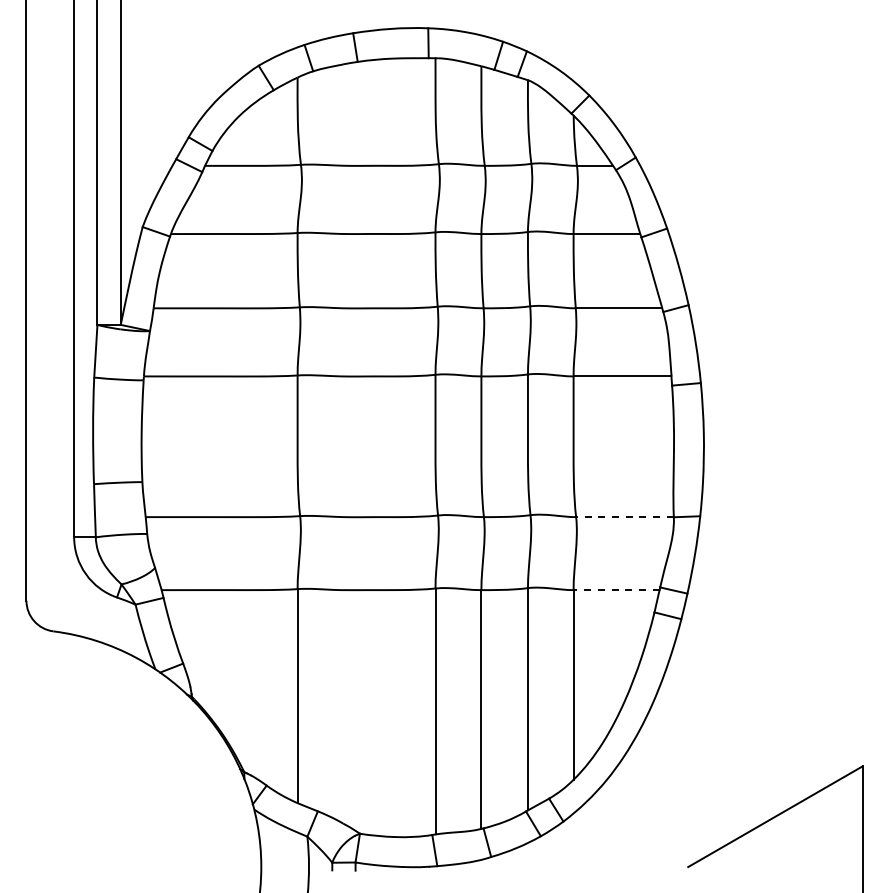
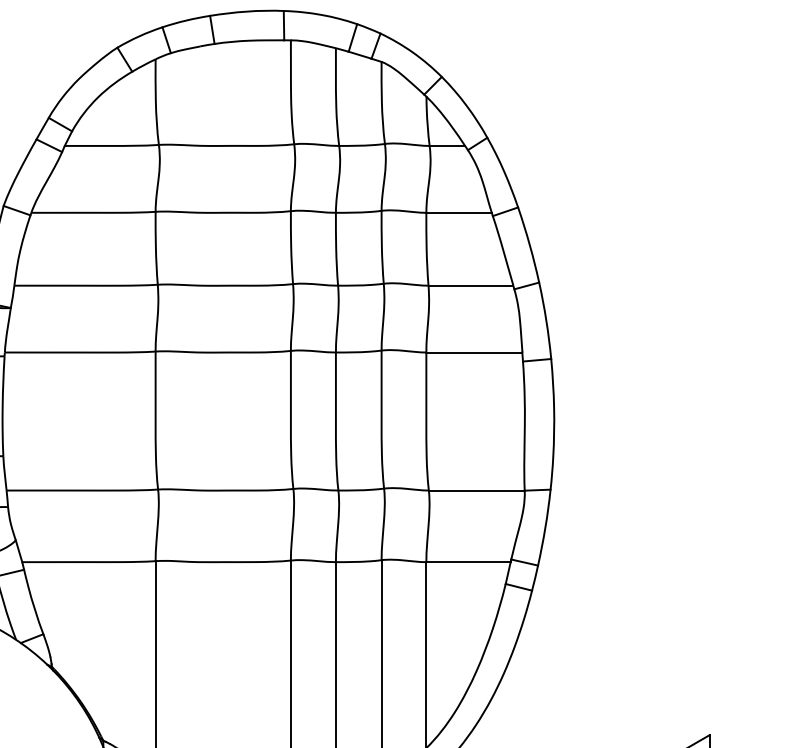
line: (625, 517) -> (477, 490), dashed -> solid
line: (616, 590) -> (468, 562), dashed -> solid

